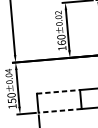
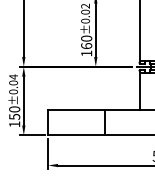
line: (58, 92) -> (76, 110), dashed -> solid
line: (59, 110) -> (76, 135), dashed -> solid

